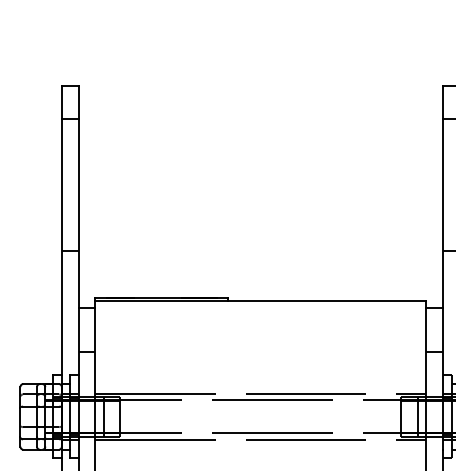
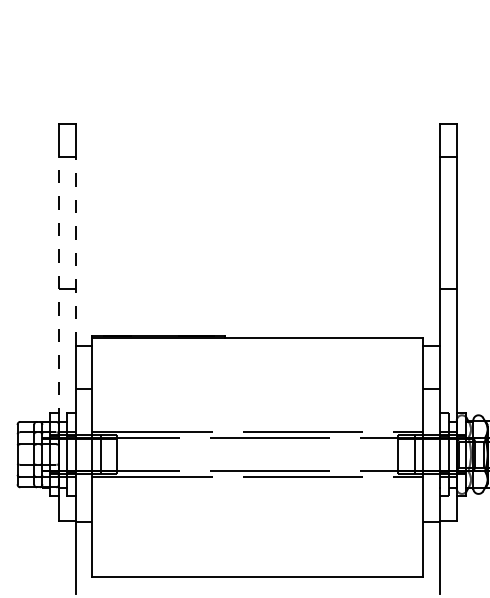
line: (78, 213) -> (75, 251), solid -> dashed
line: (62, 250) -> (59, 288), solid -> dashed

